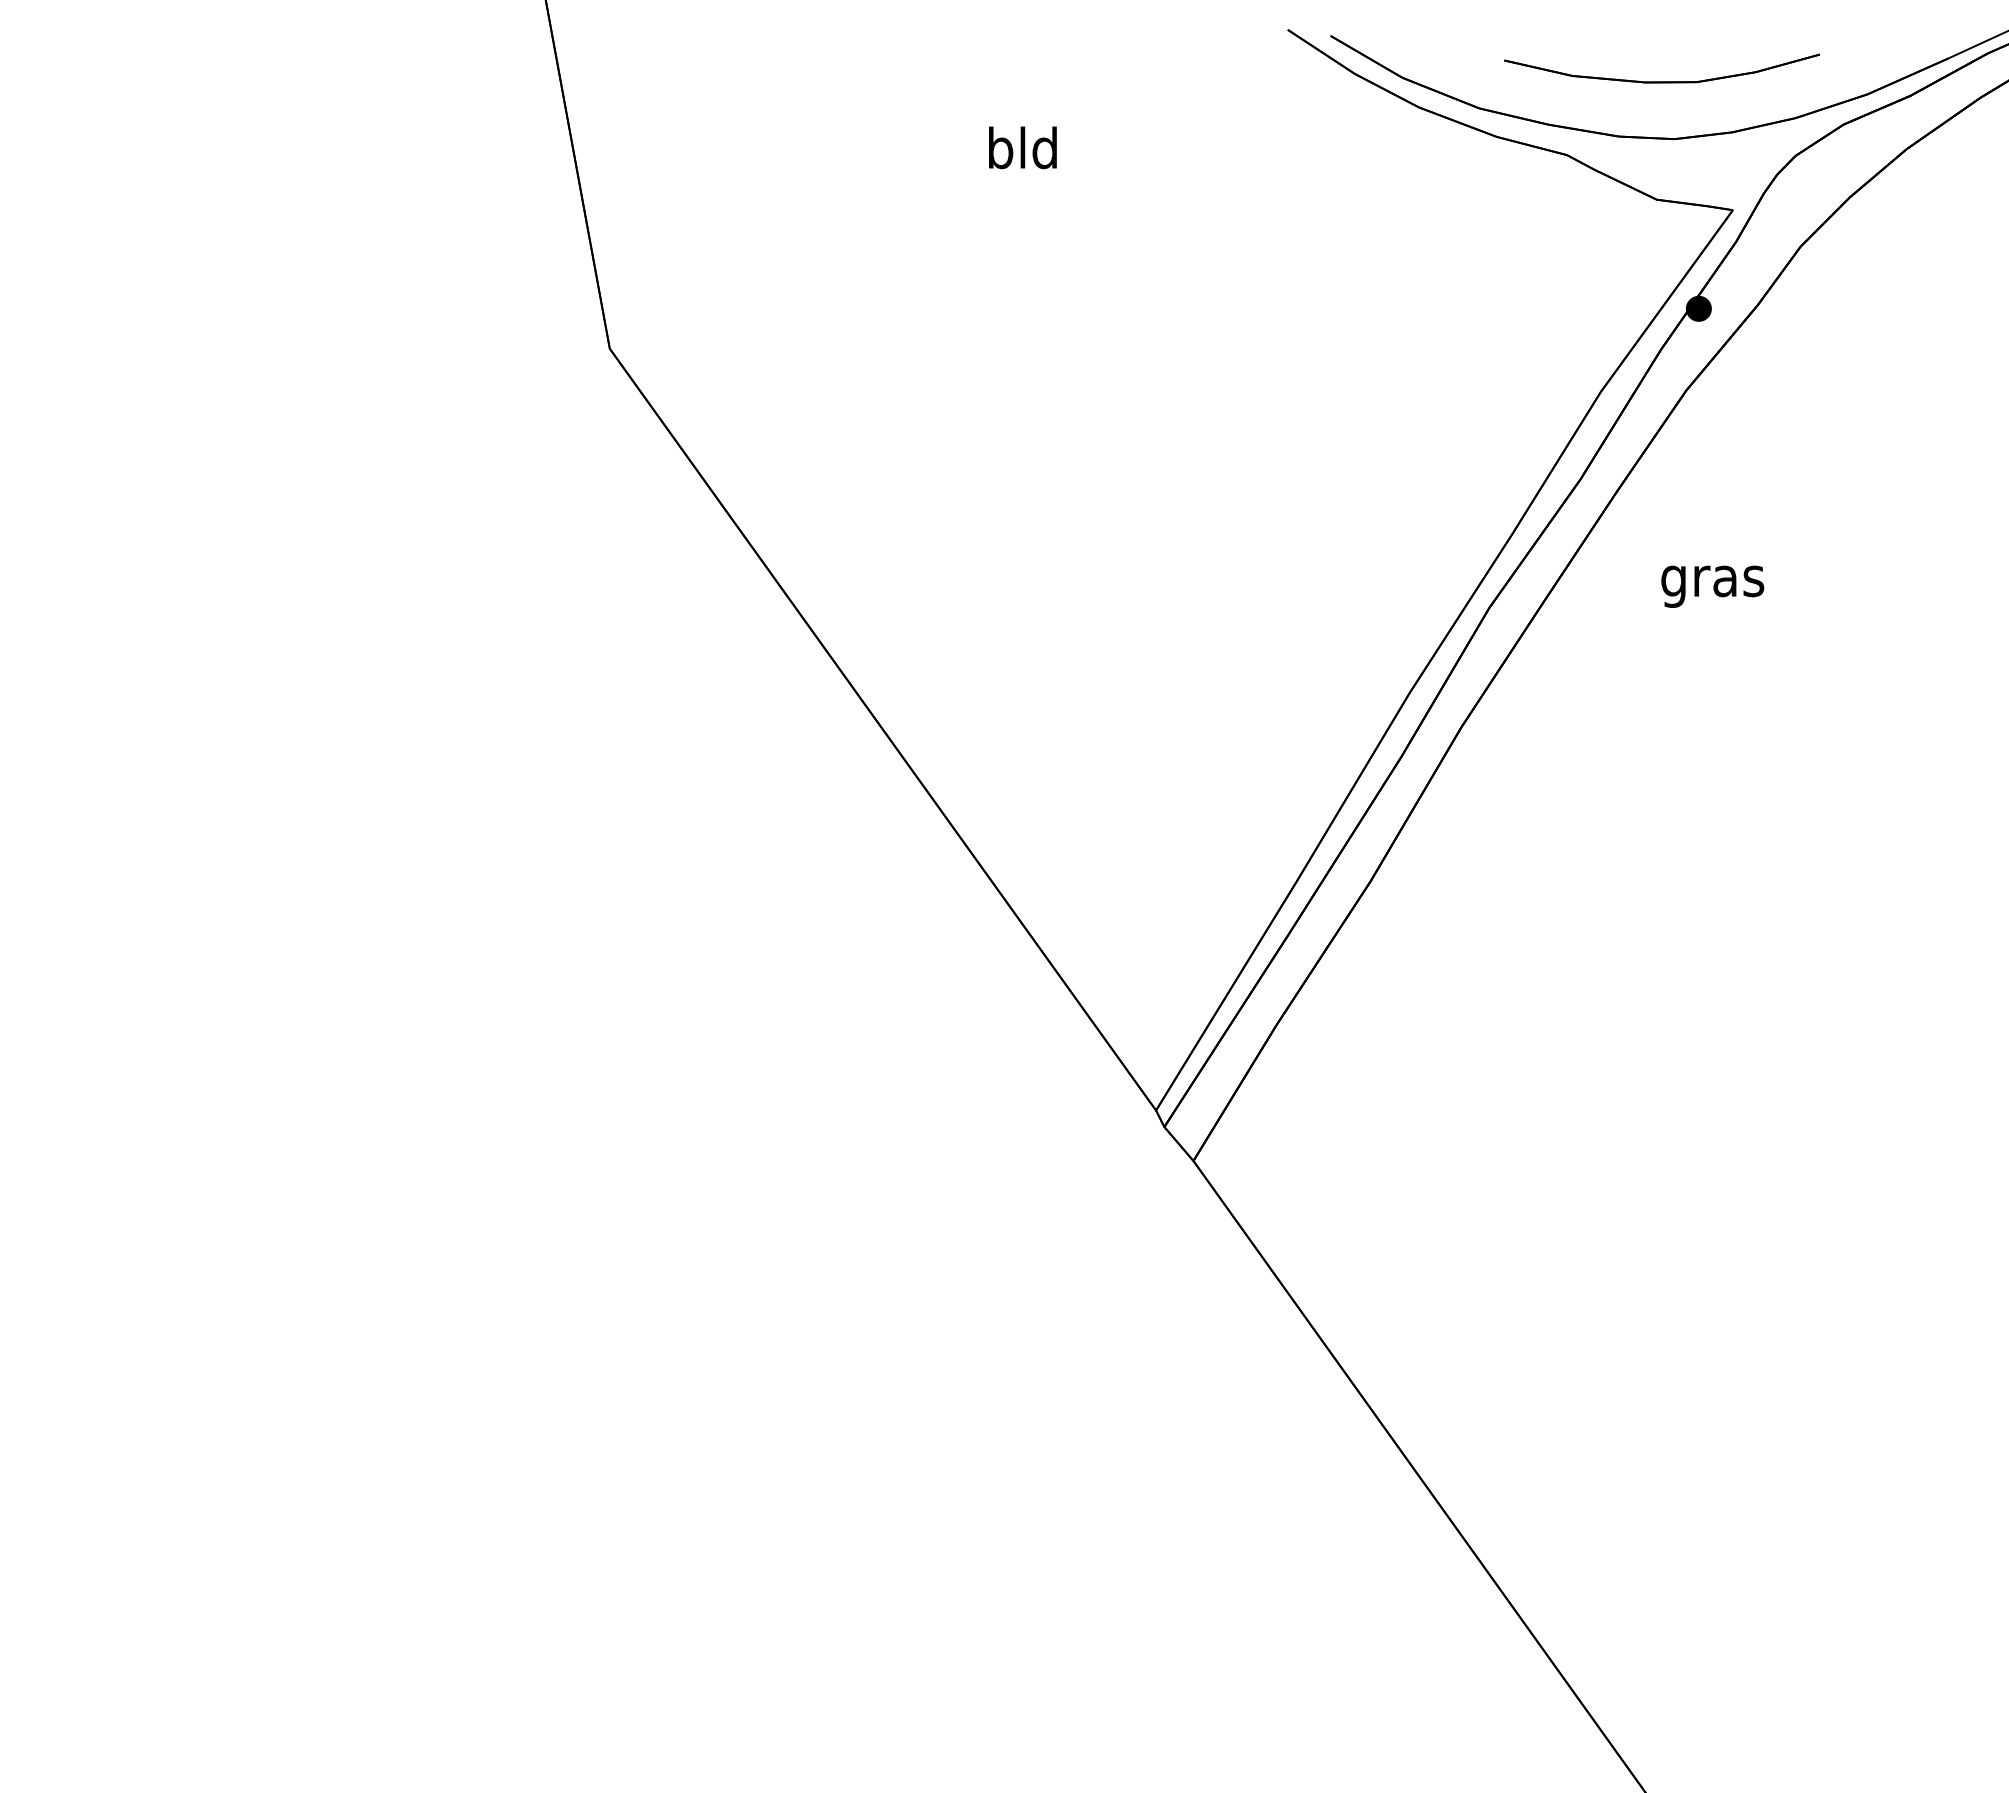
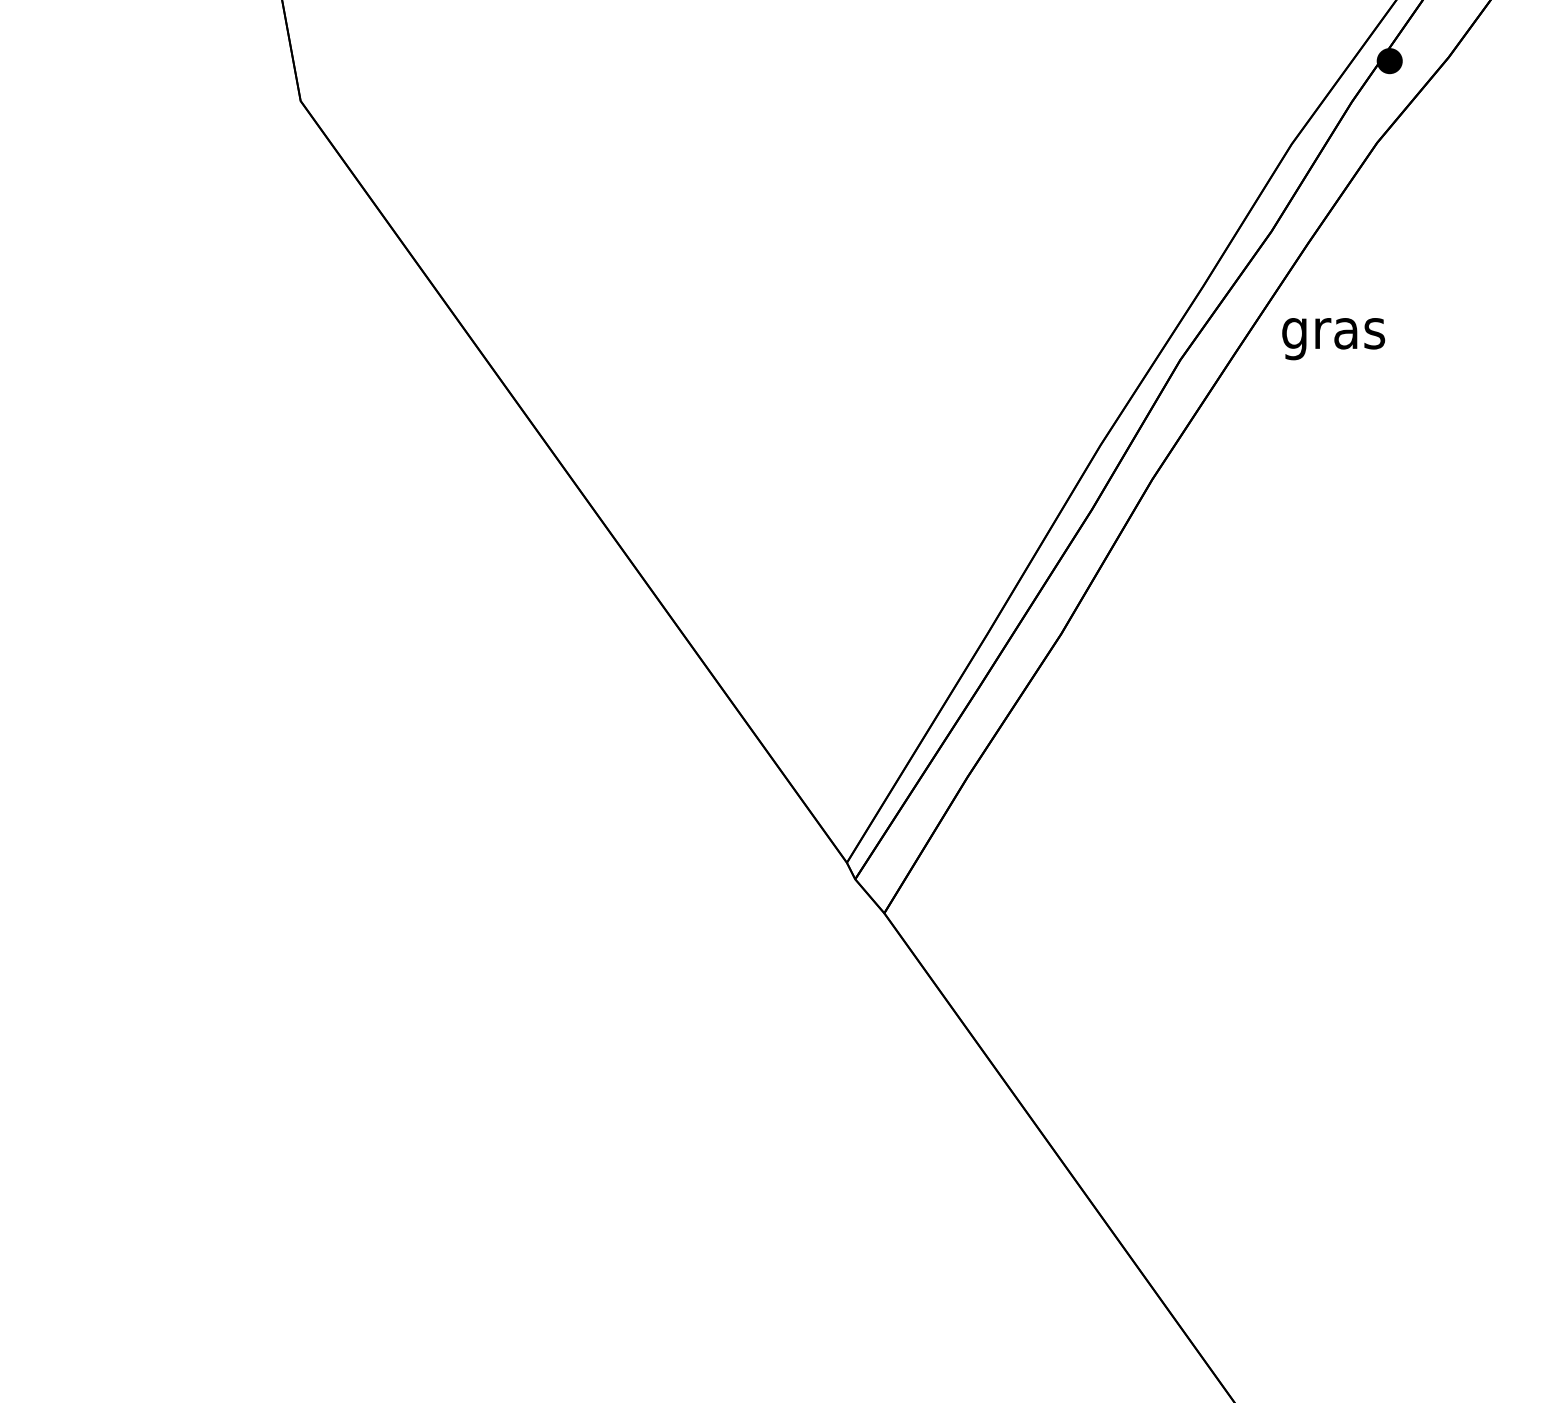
text: (1712, 586) -> (1333, 338), moved

